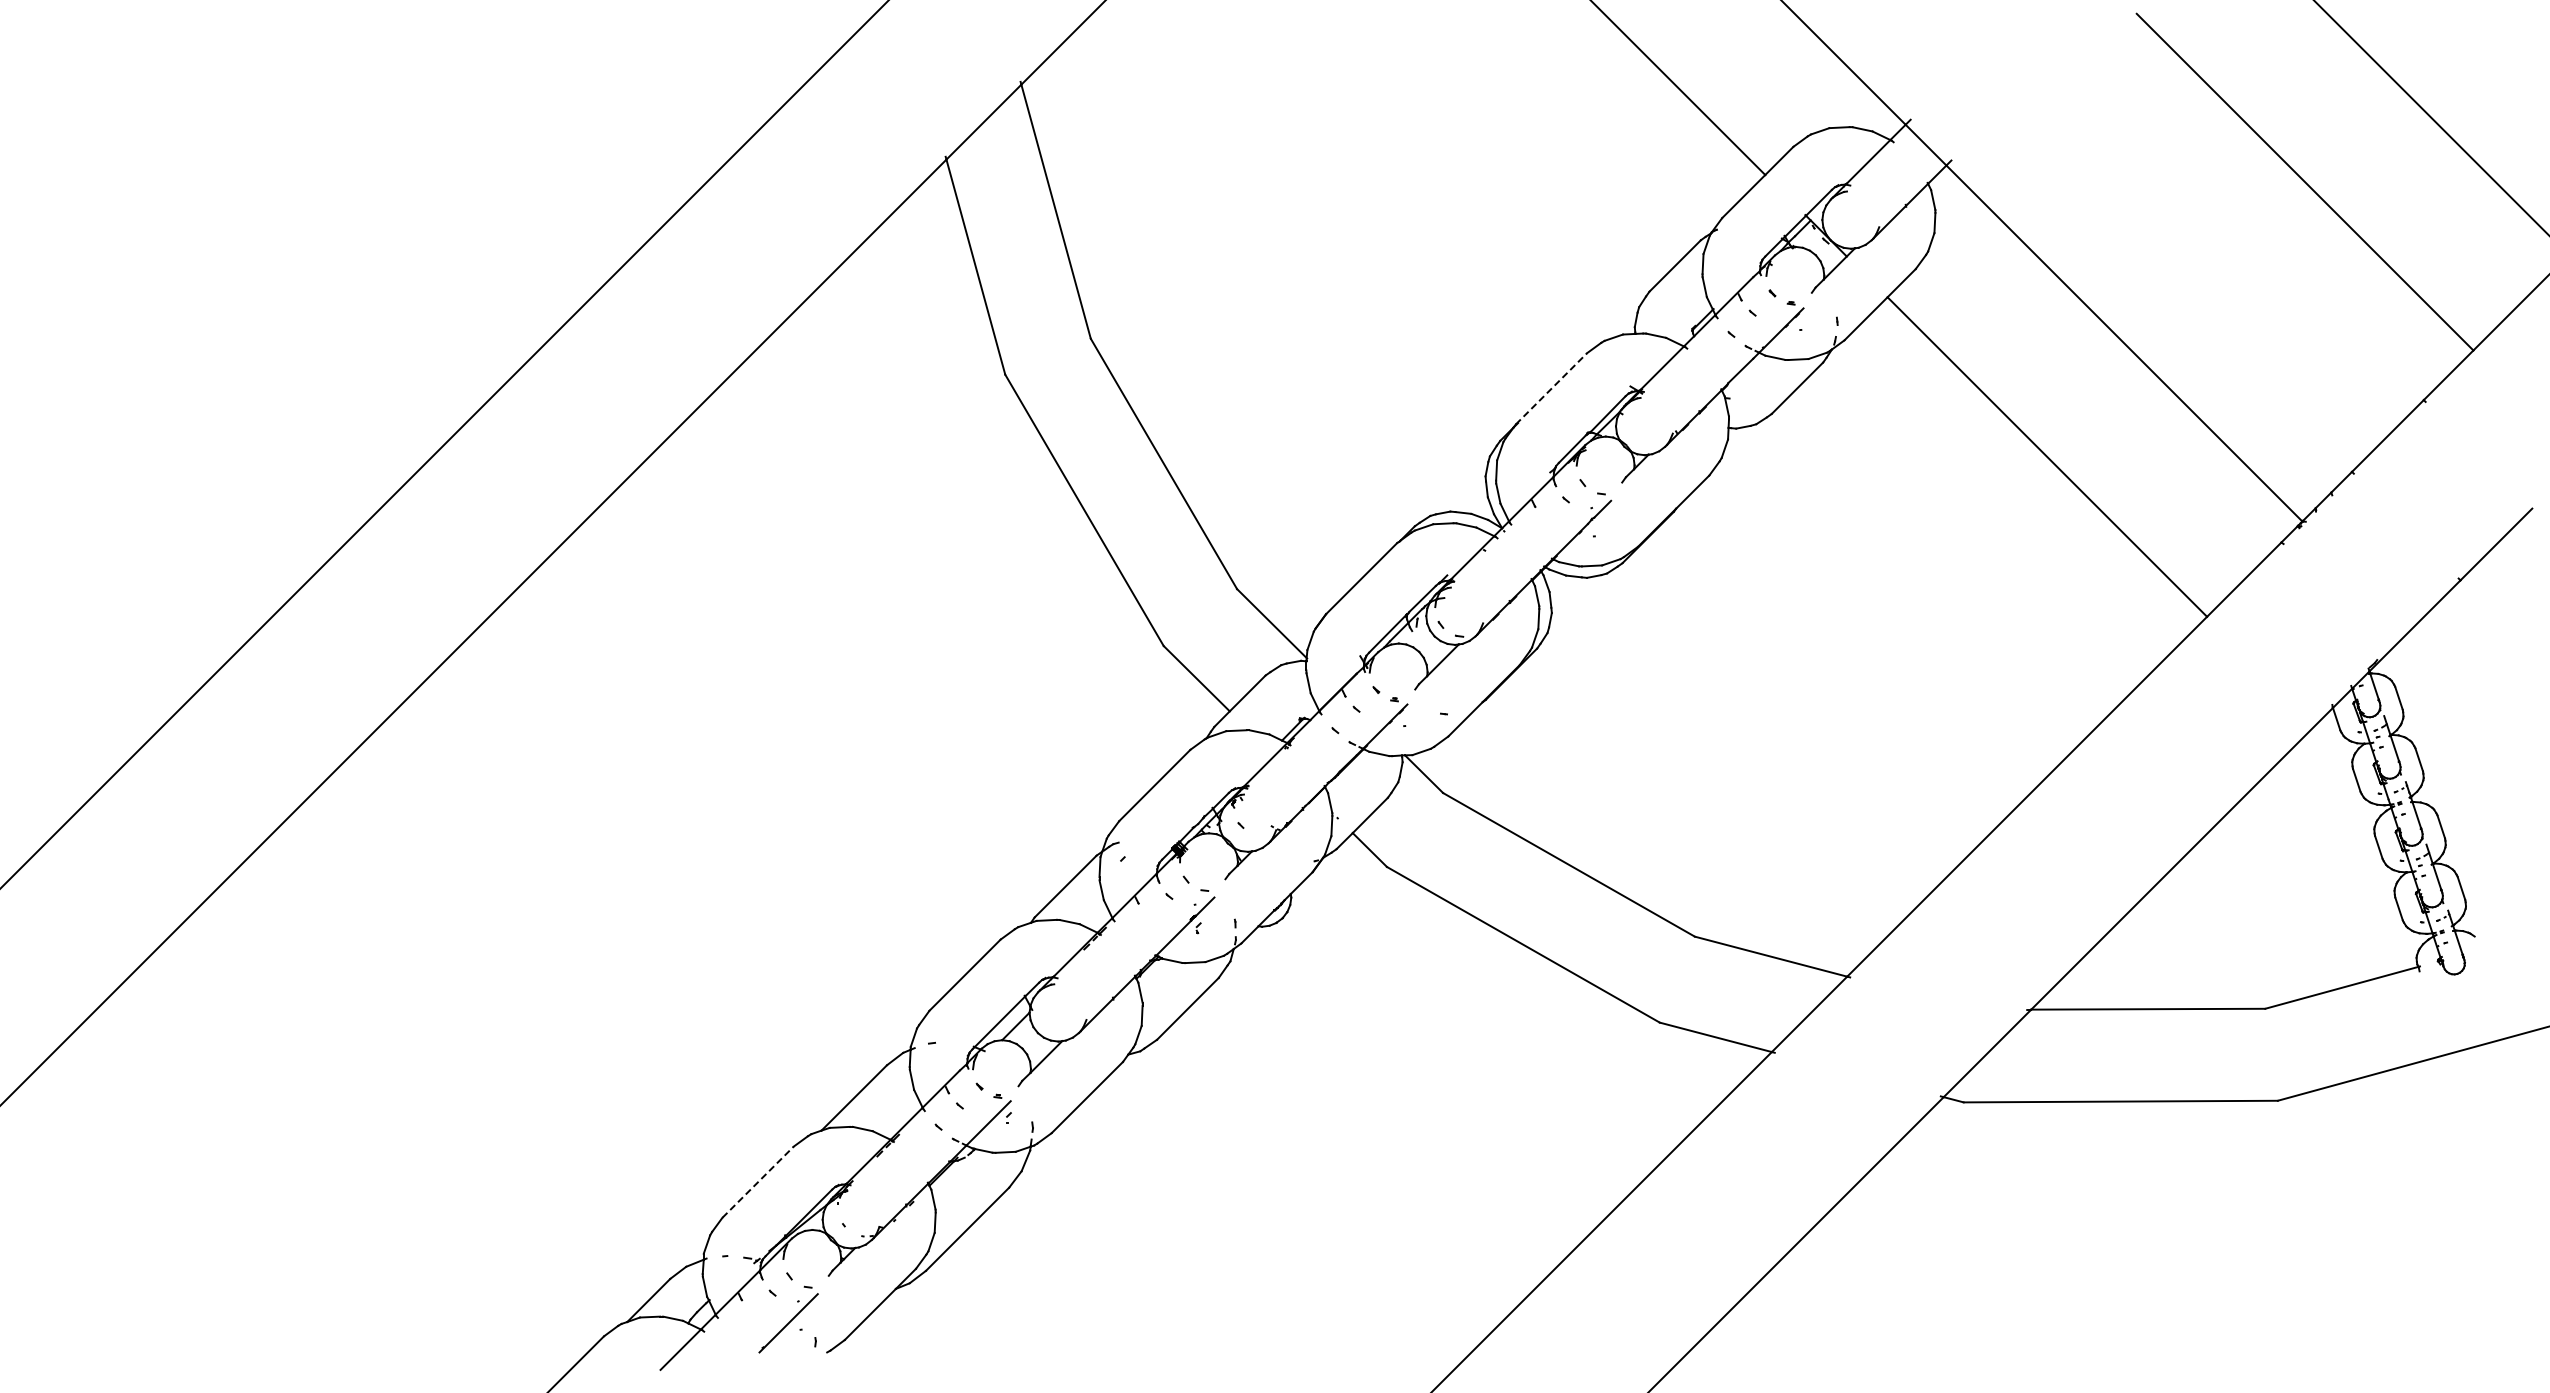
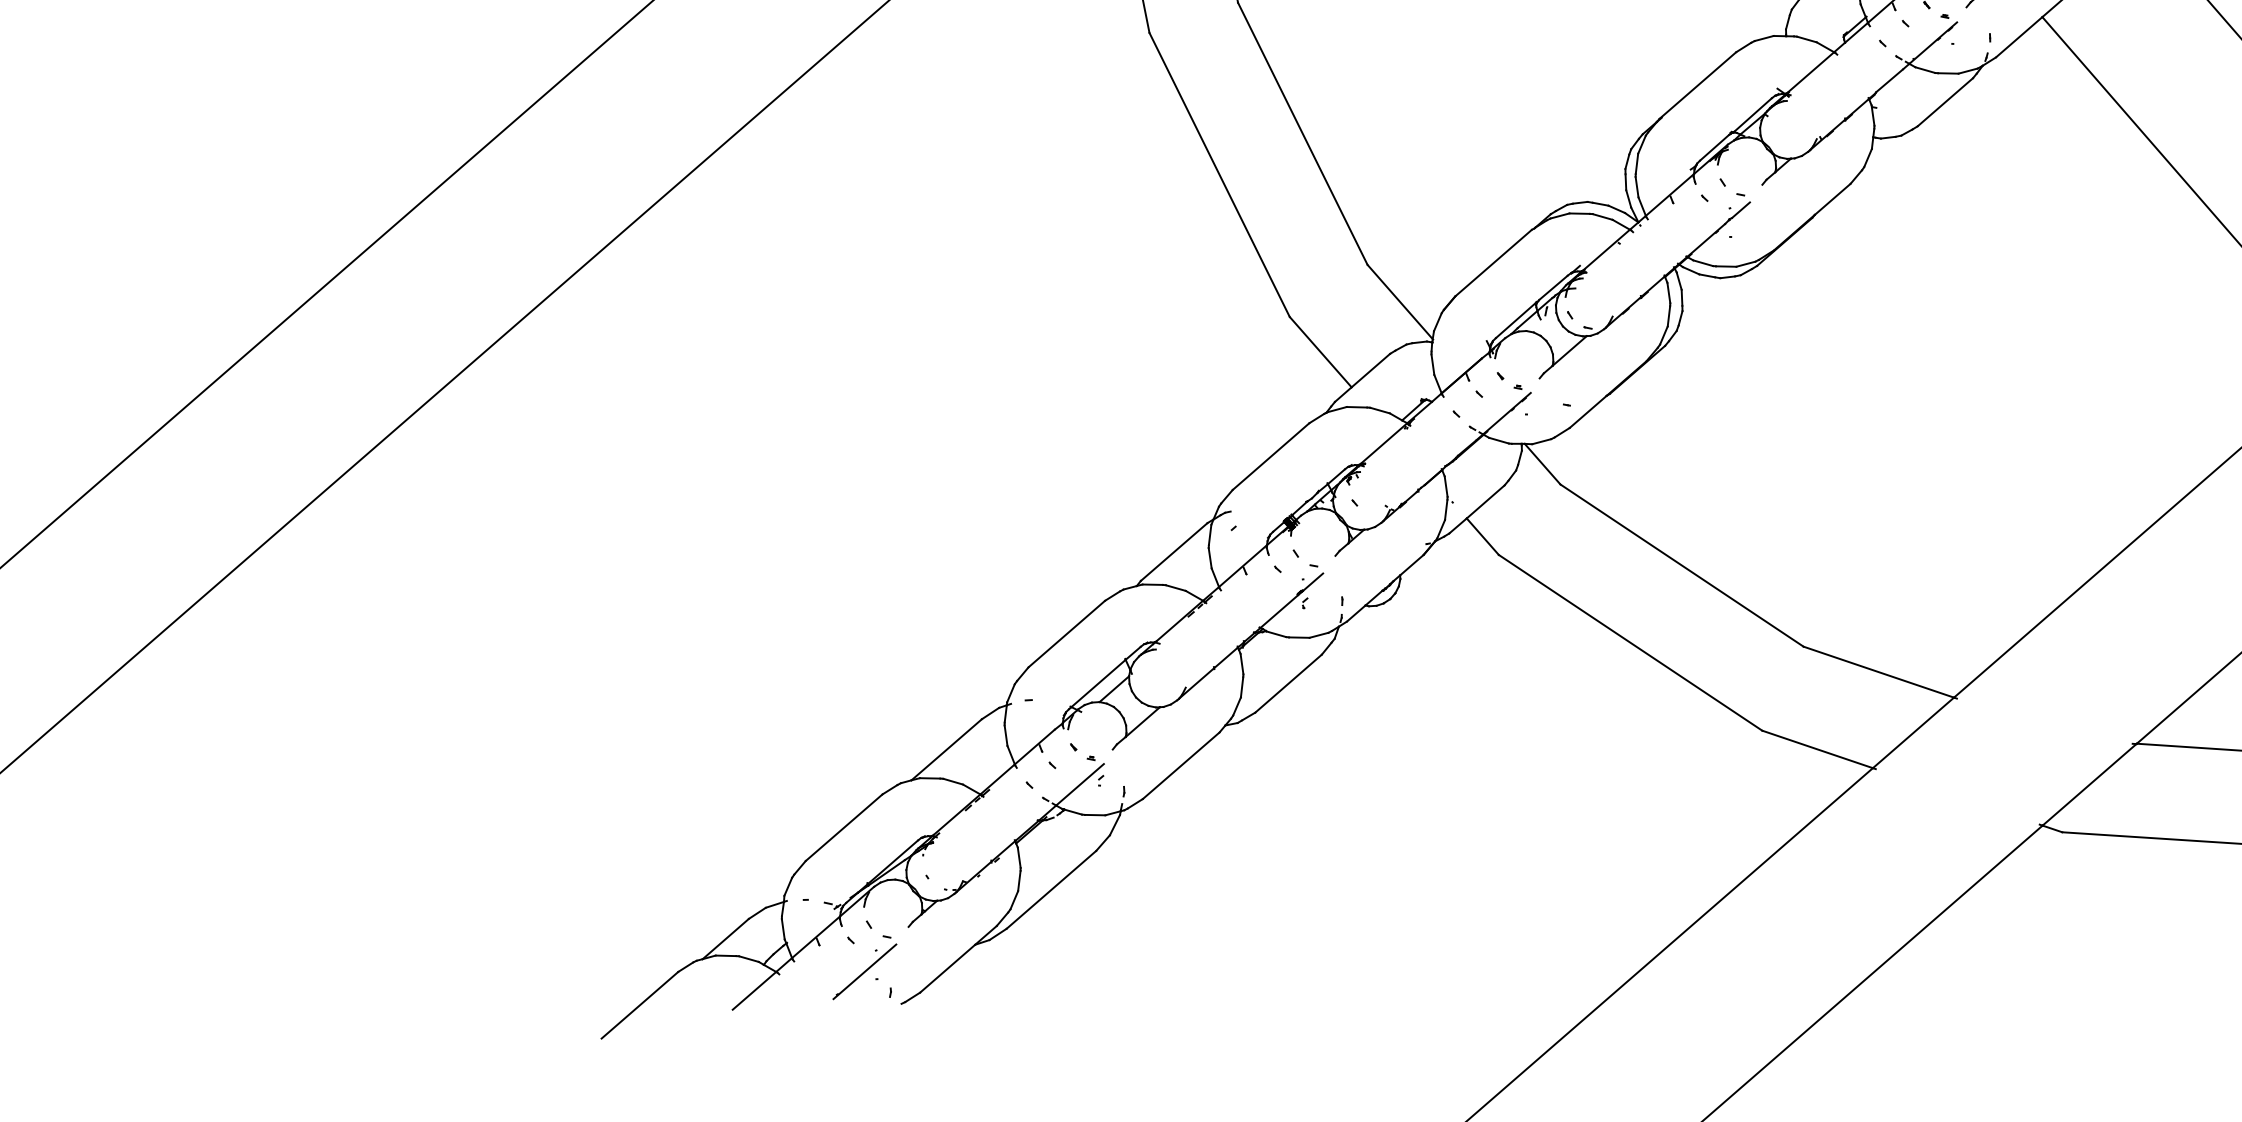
line: (1551, 388) -> (1697, 85), dashed -> solid
line: (758, 1181) -> (844, 827), dashed -> solid

